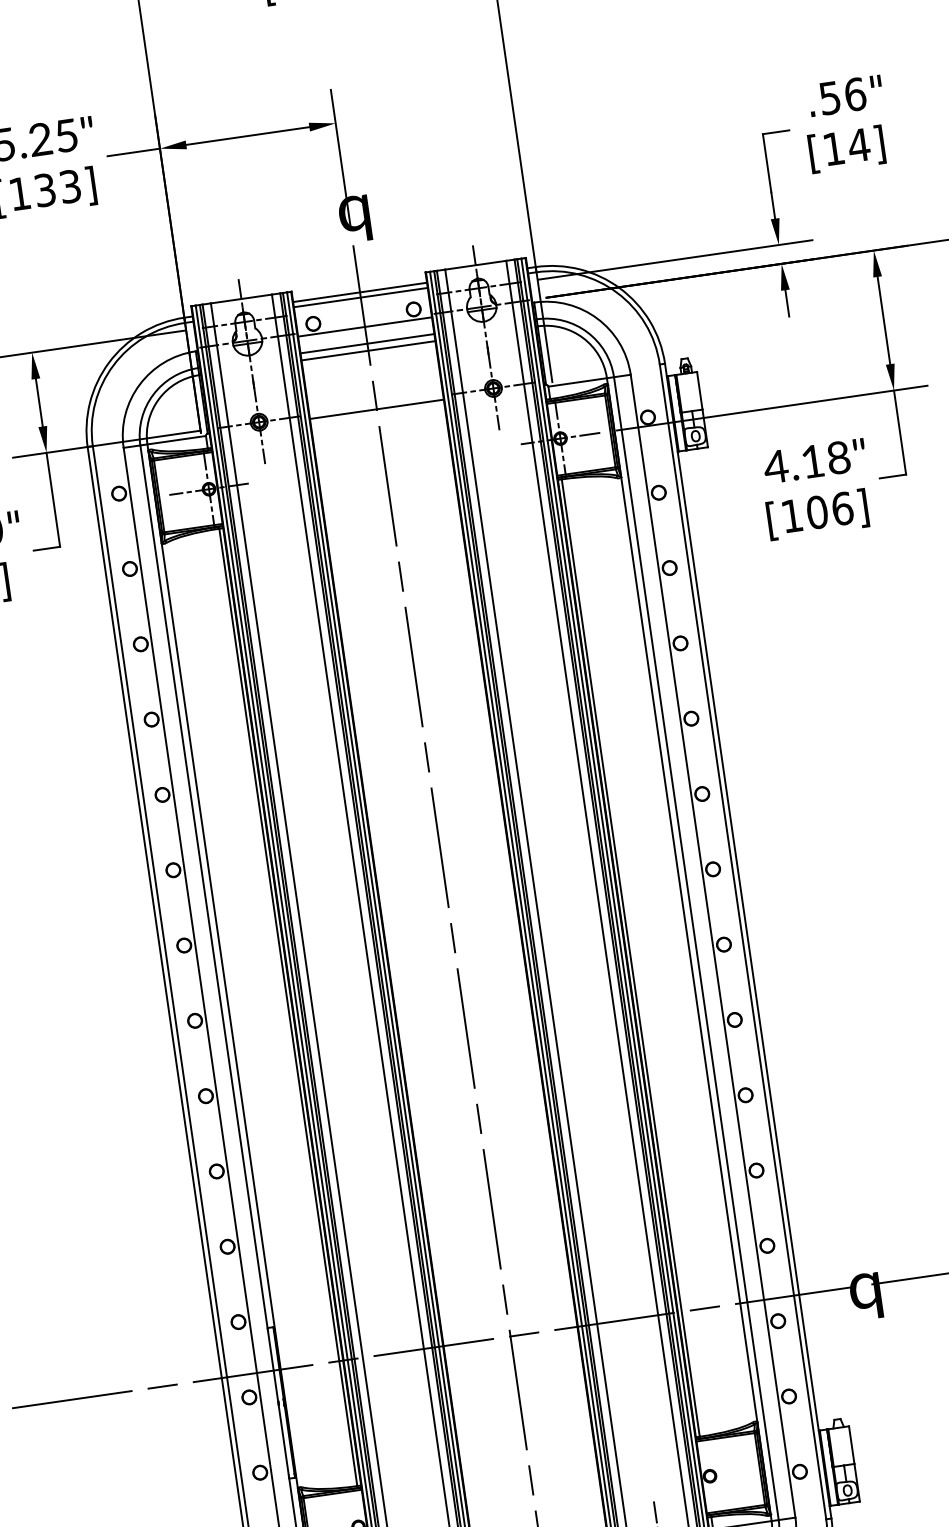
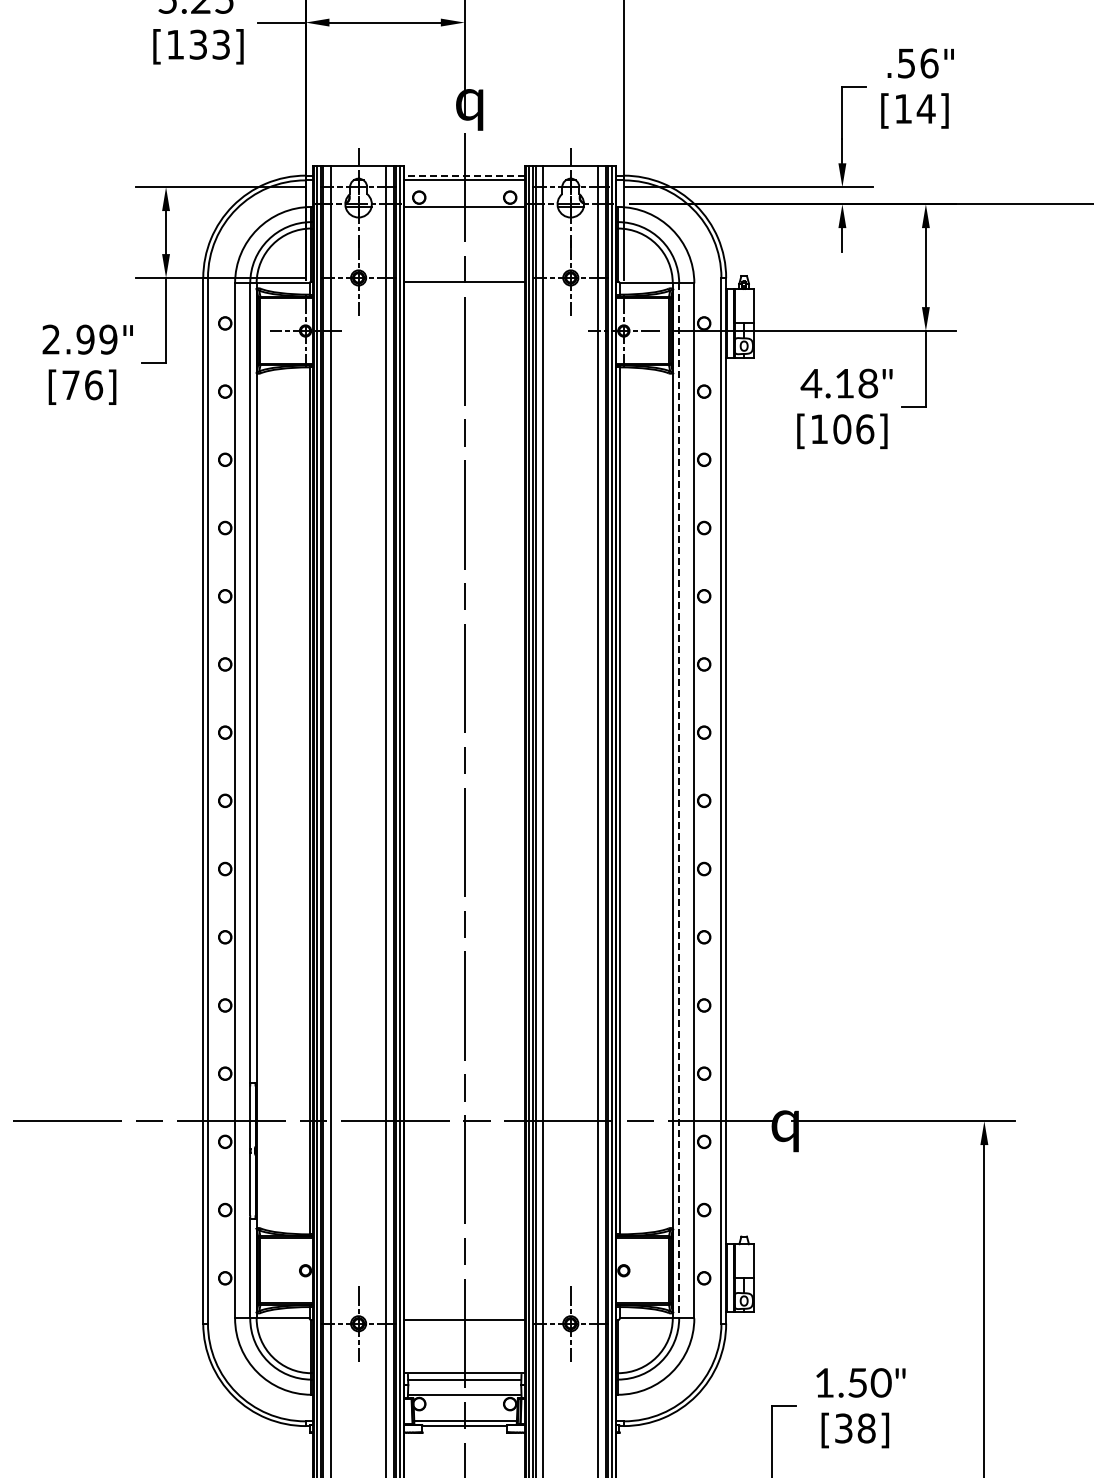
line: (359, 292) -> (464, 175), solid -> dashed
line: (367, 344) -> (464, 222), removed
line: (368, 350) -> (464, 228), removed
line: (696, 948) -> (679, 800), solid -> dashed

